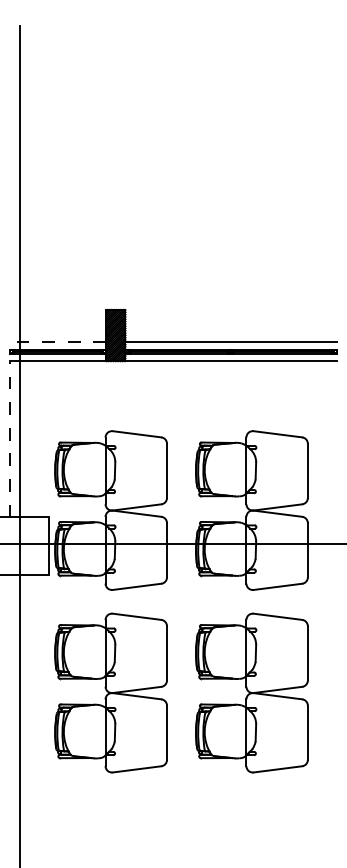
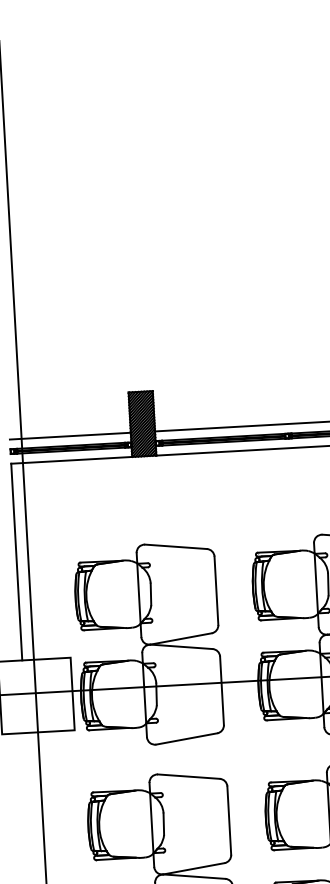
line: (57, 342) -> (69, 436), dashed -> solid
line: (10, 438) -> (17, 561), dashed -> solid

